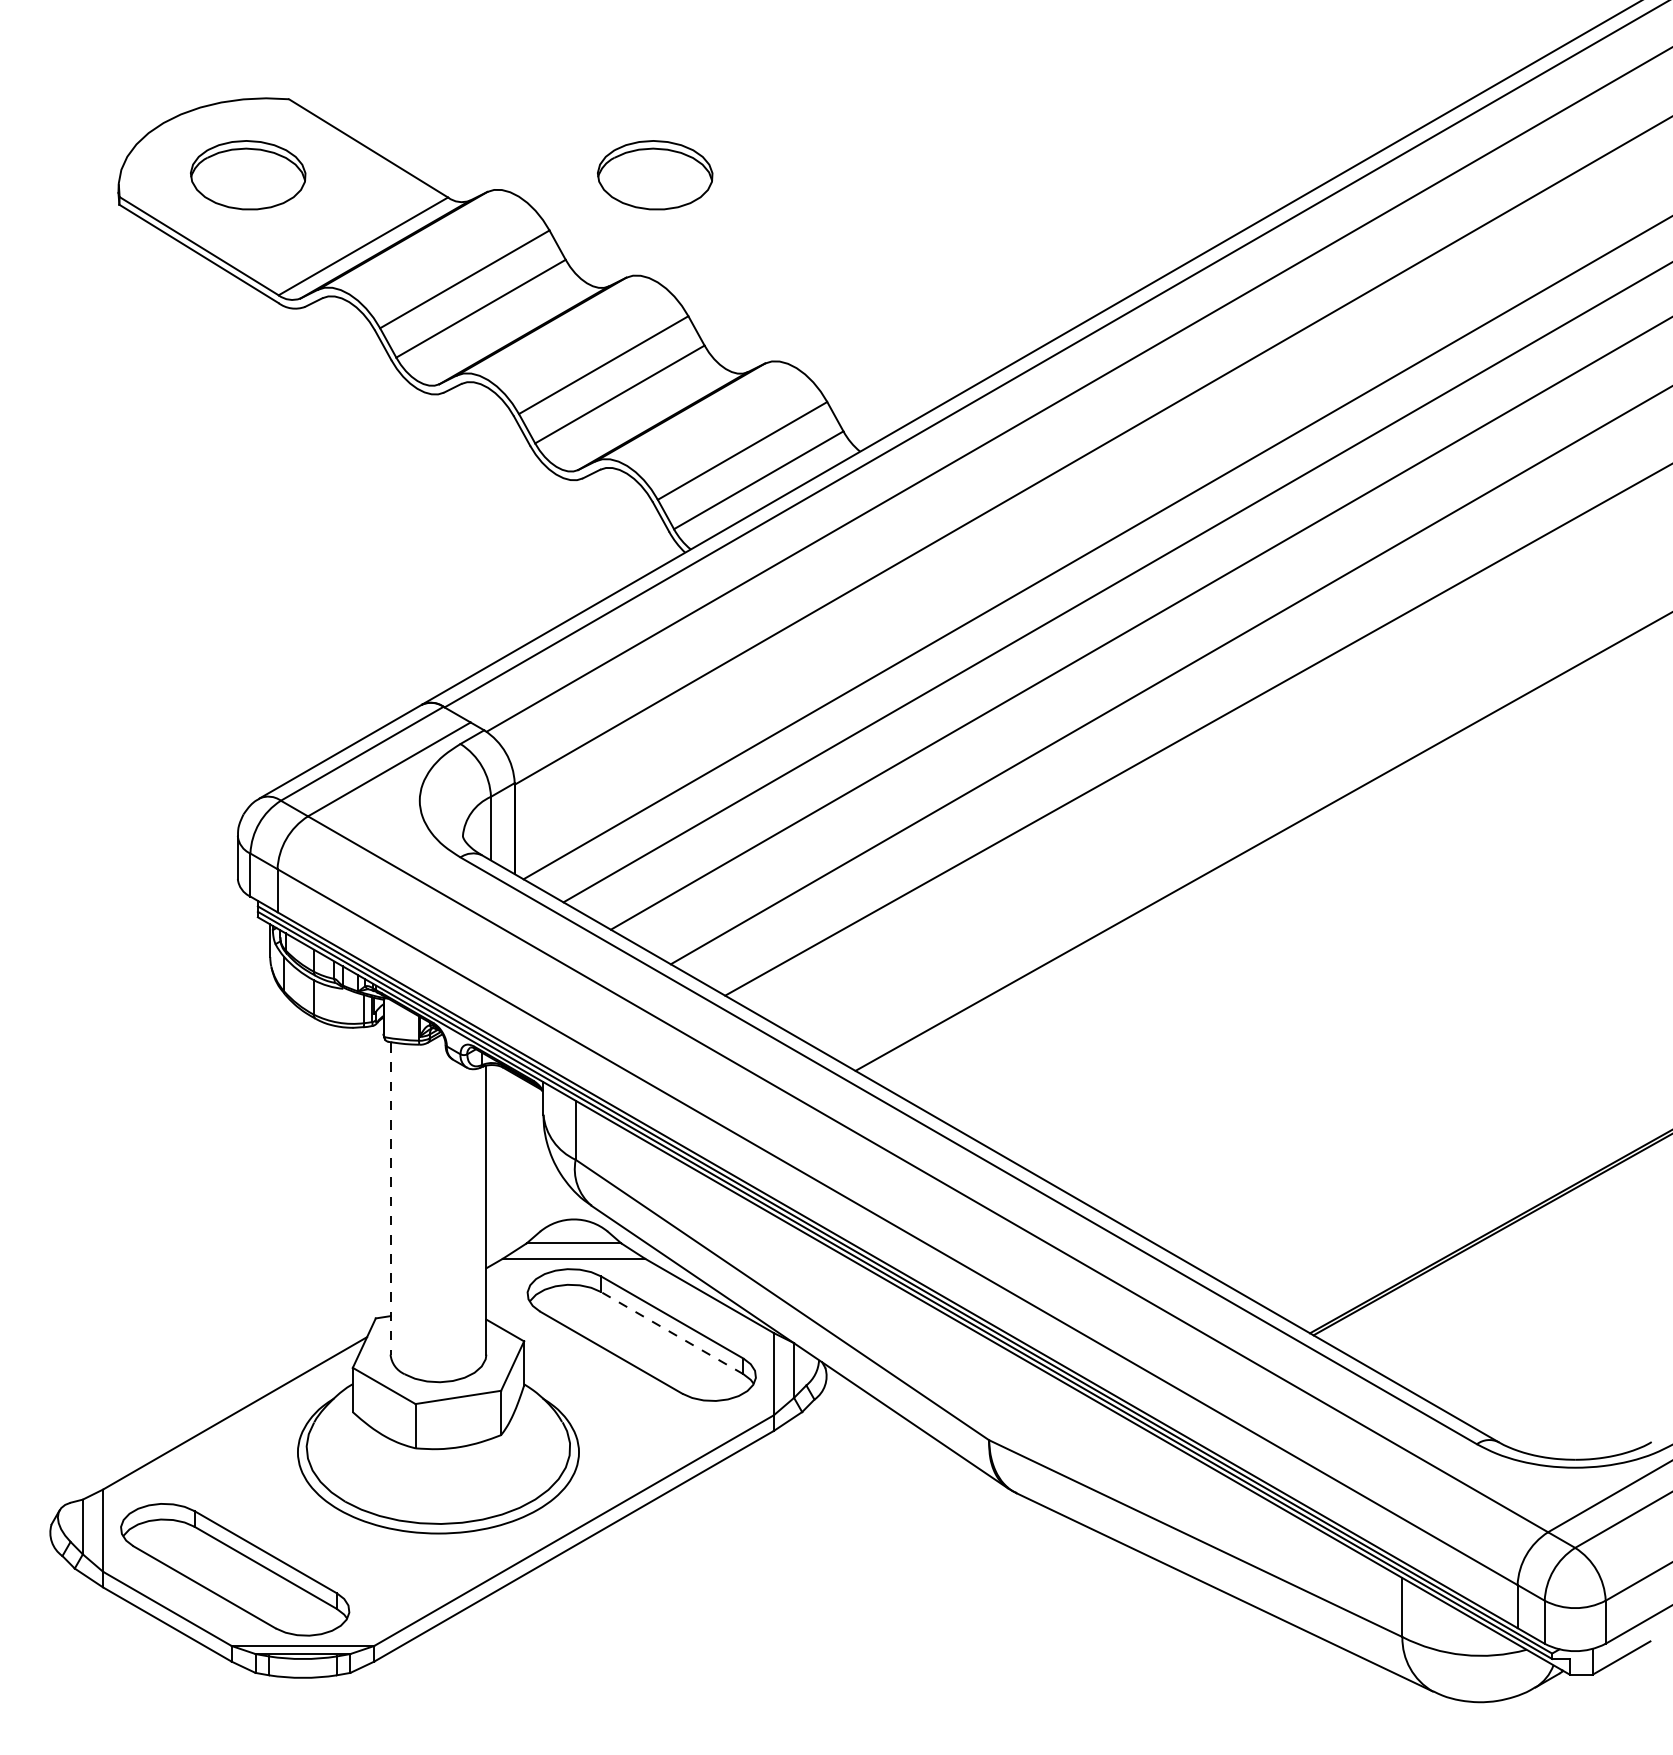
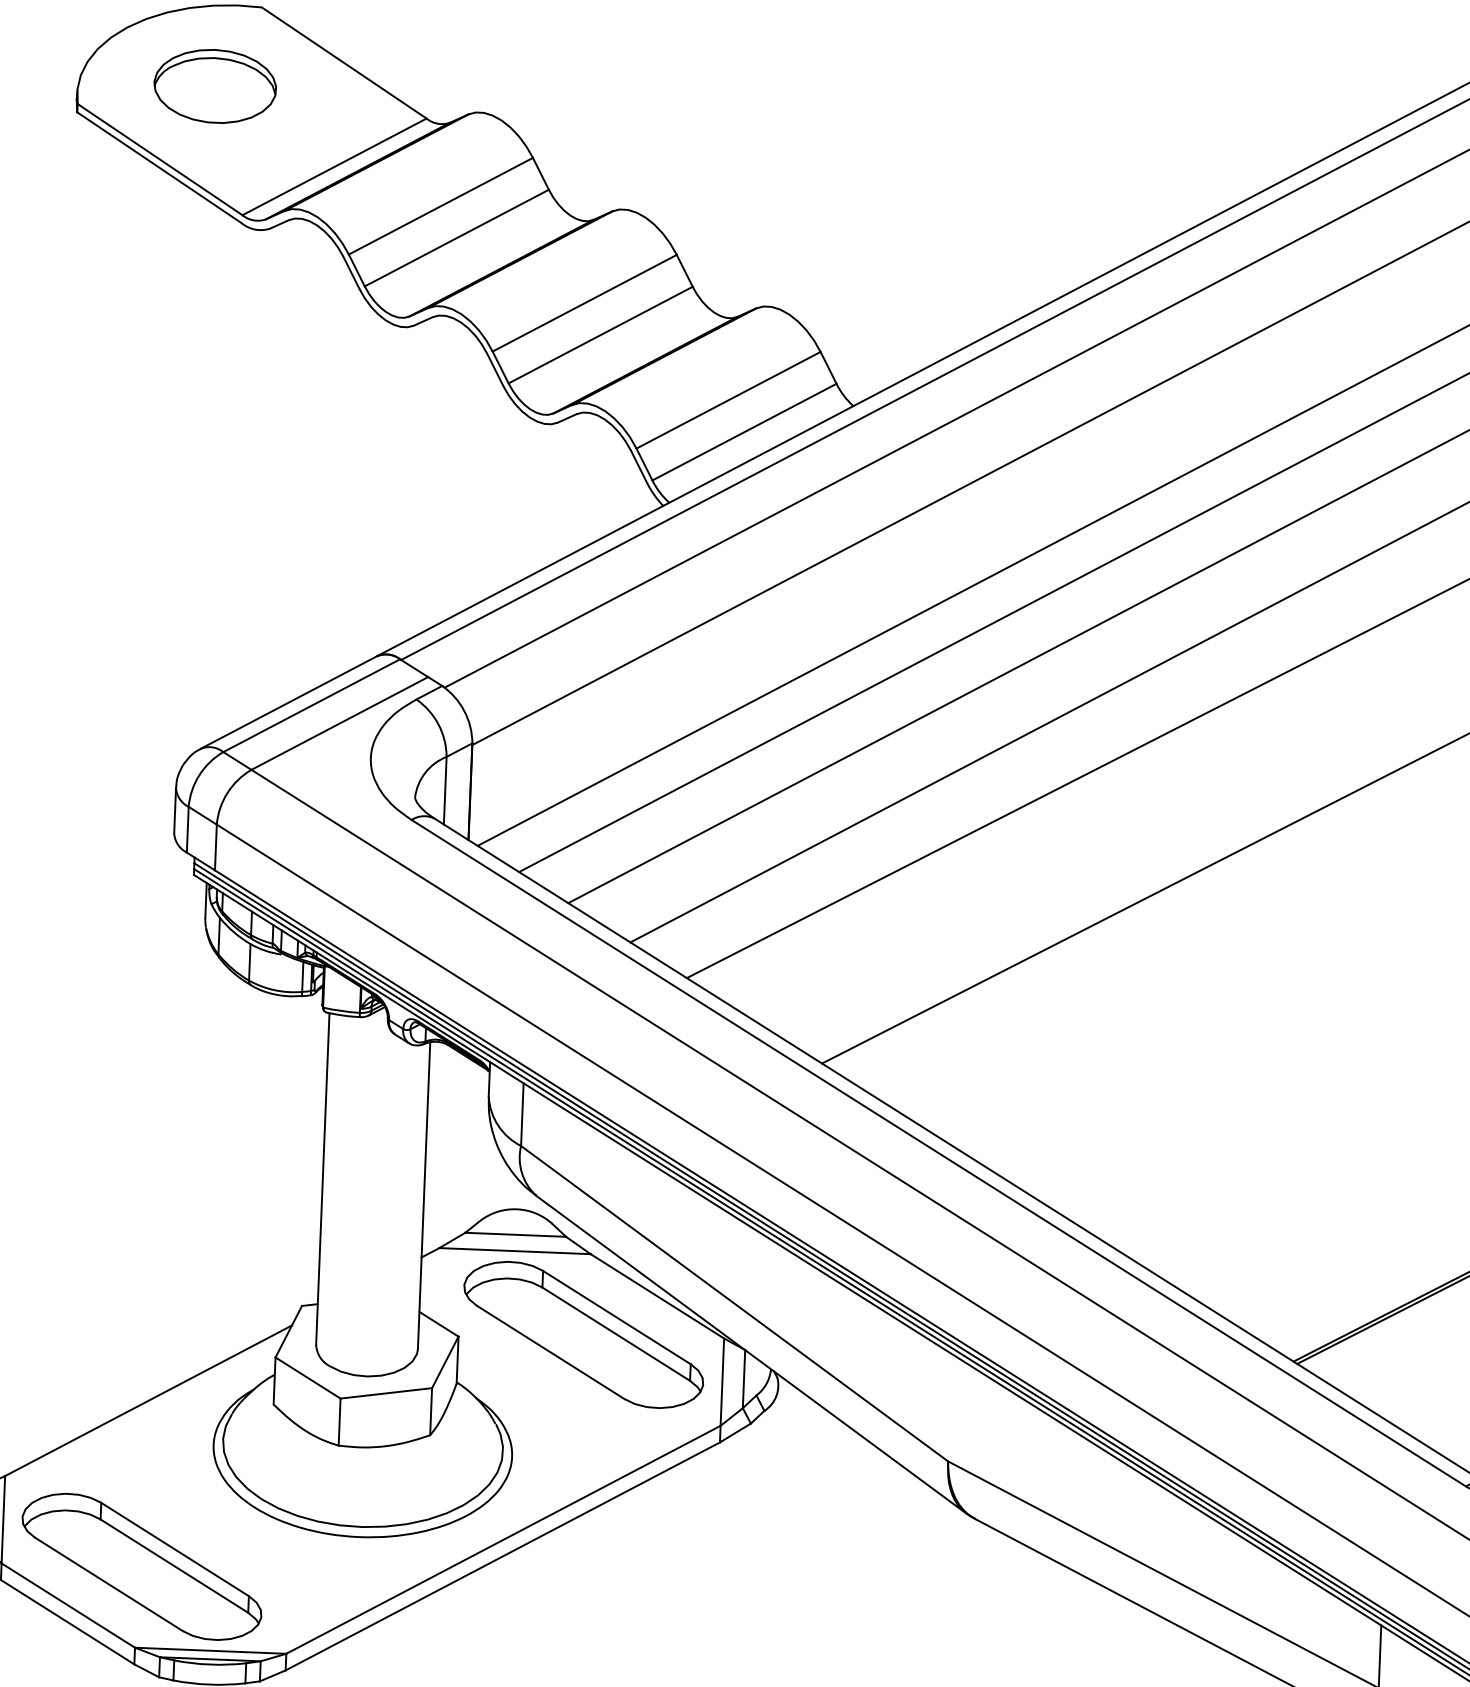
part: (655, 175) -> (647, 104), removed
line: (390, 1198) -> (322, 1179), dashed -> solid
line: (671, 1332) -> (615, 1333), dashed -> solid

